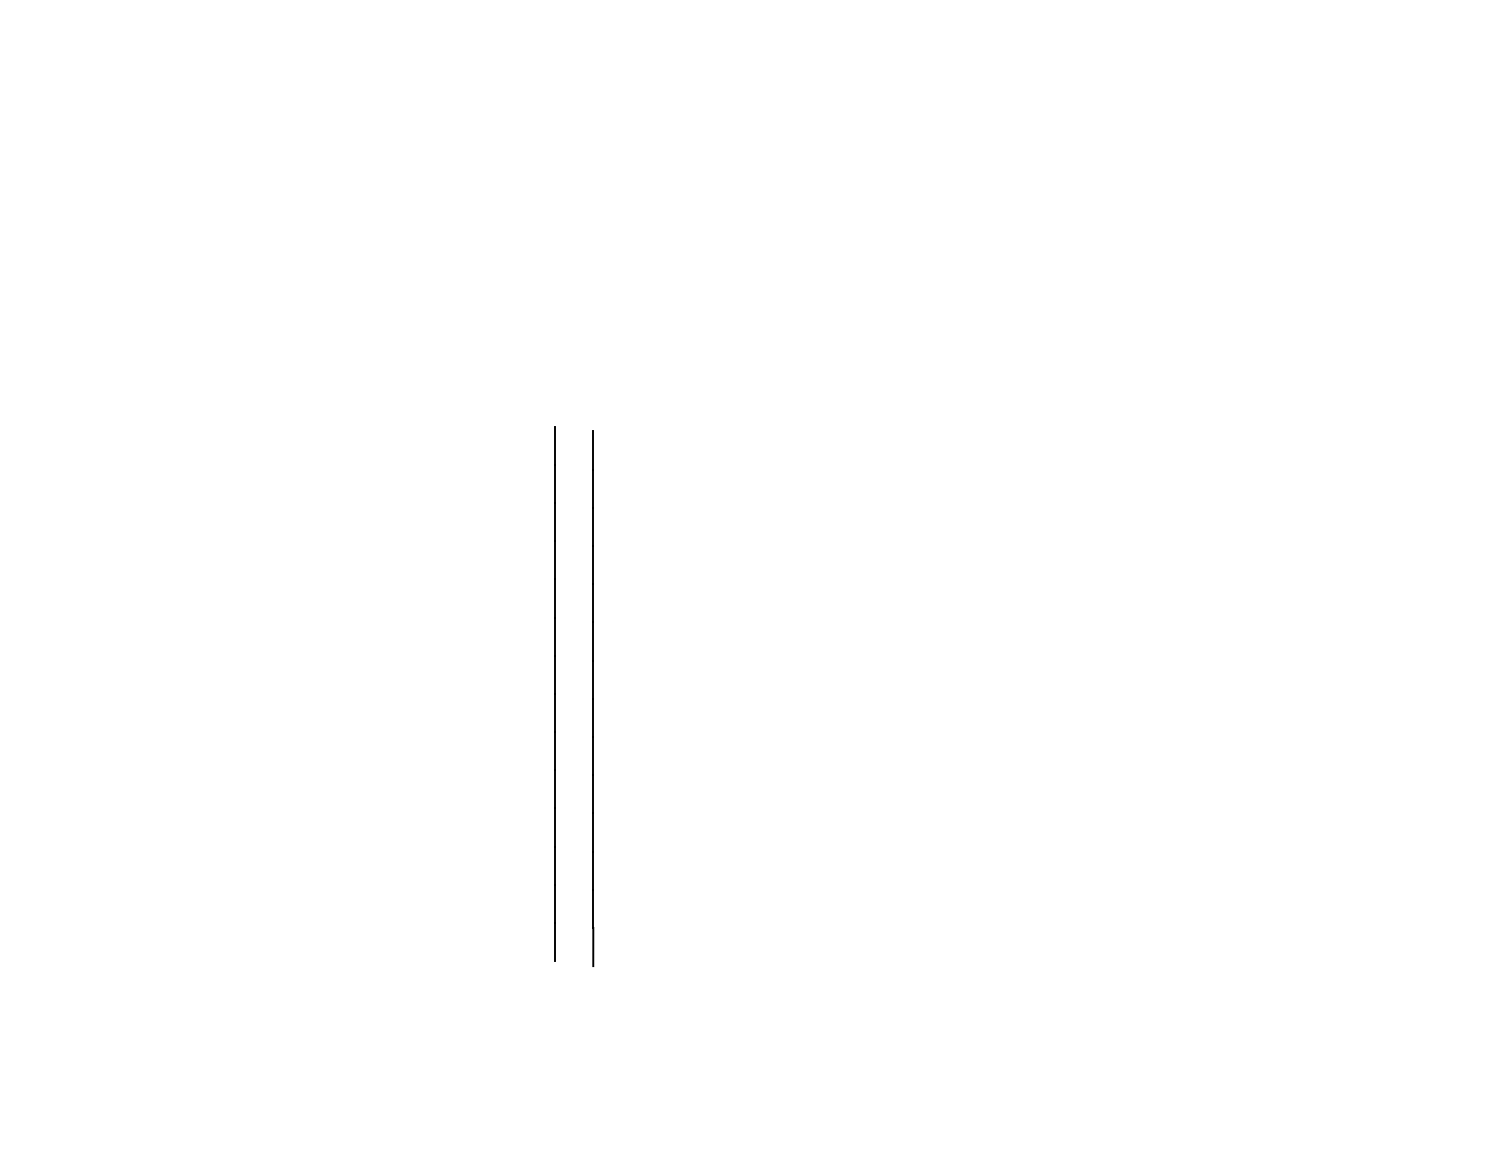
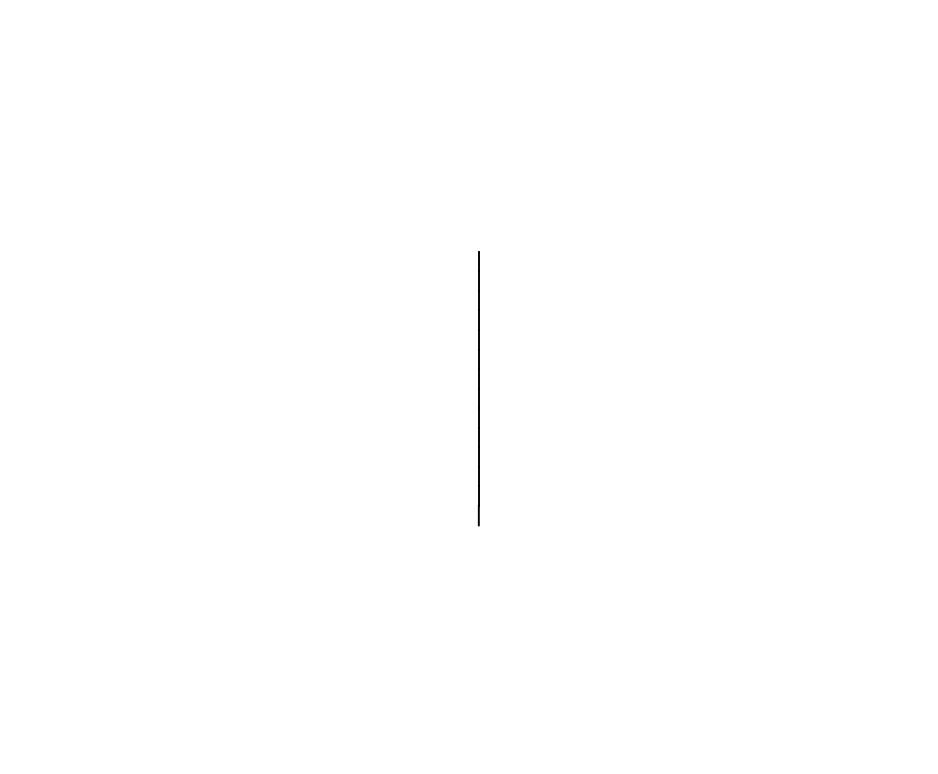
line: (553, 692) -> (458, 385), removed

